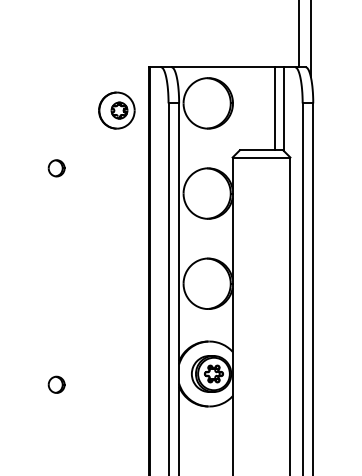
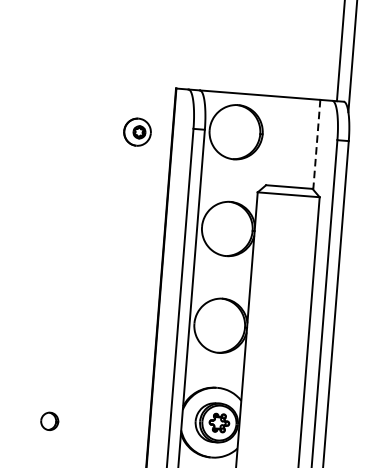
line: (275, 108) -> (307, 143), removed
line: (283, 109) -> (316, 145), solid -> dashed
part: (116, 110) -> (137, 132), size x0.7
part: (56, 168) -> (67, 189), removed

